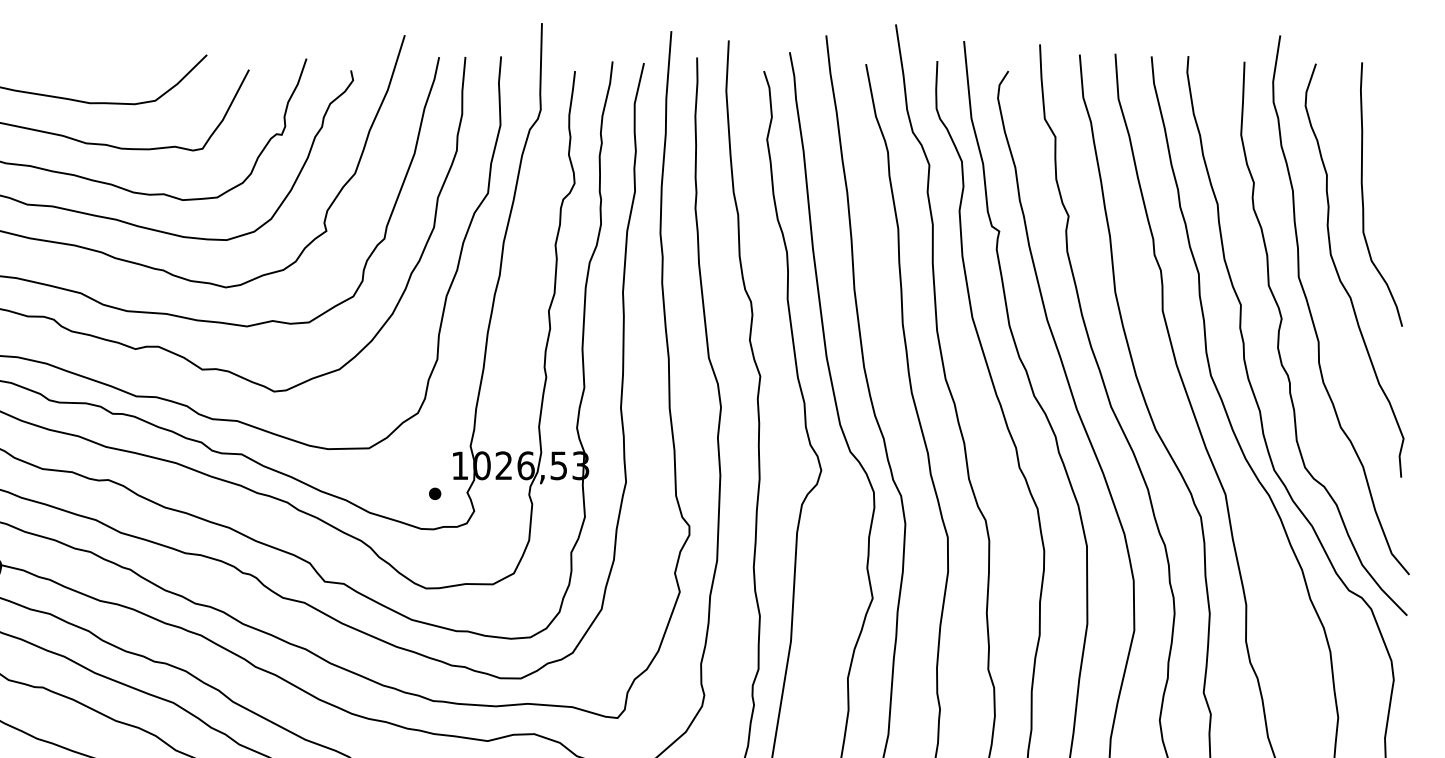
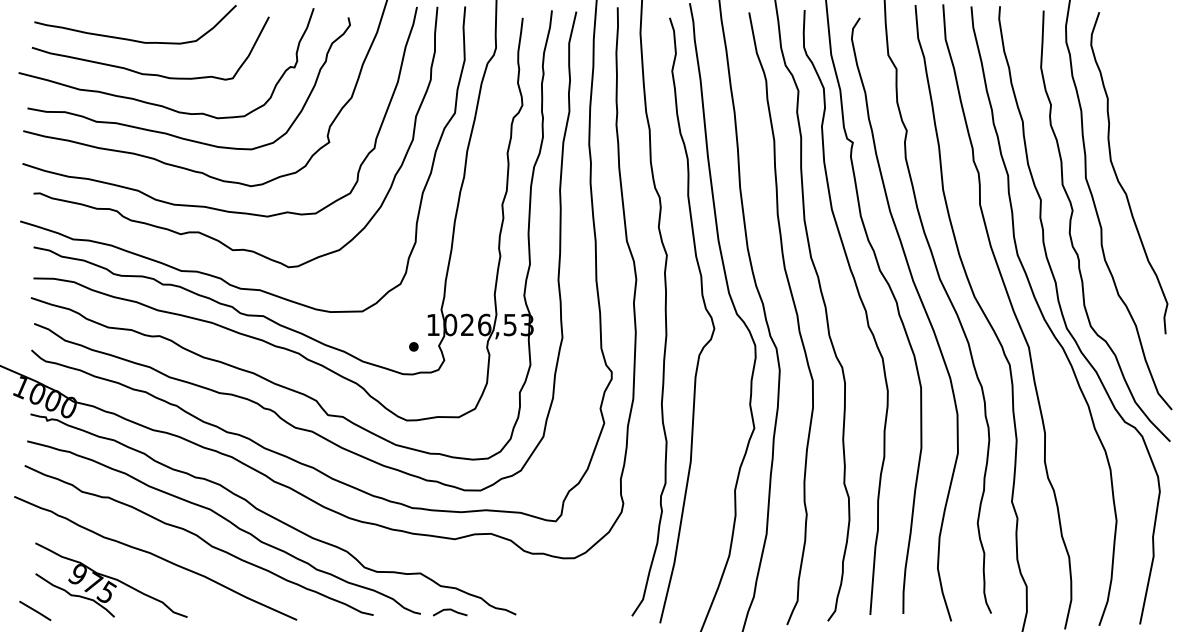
curve: (1363, 193) -> (1136, 113), removed

